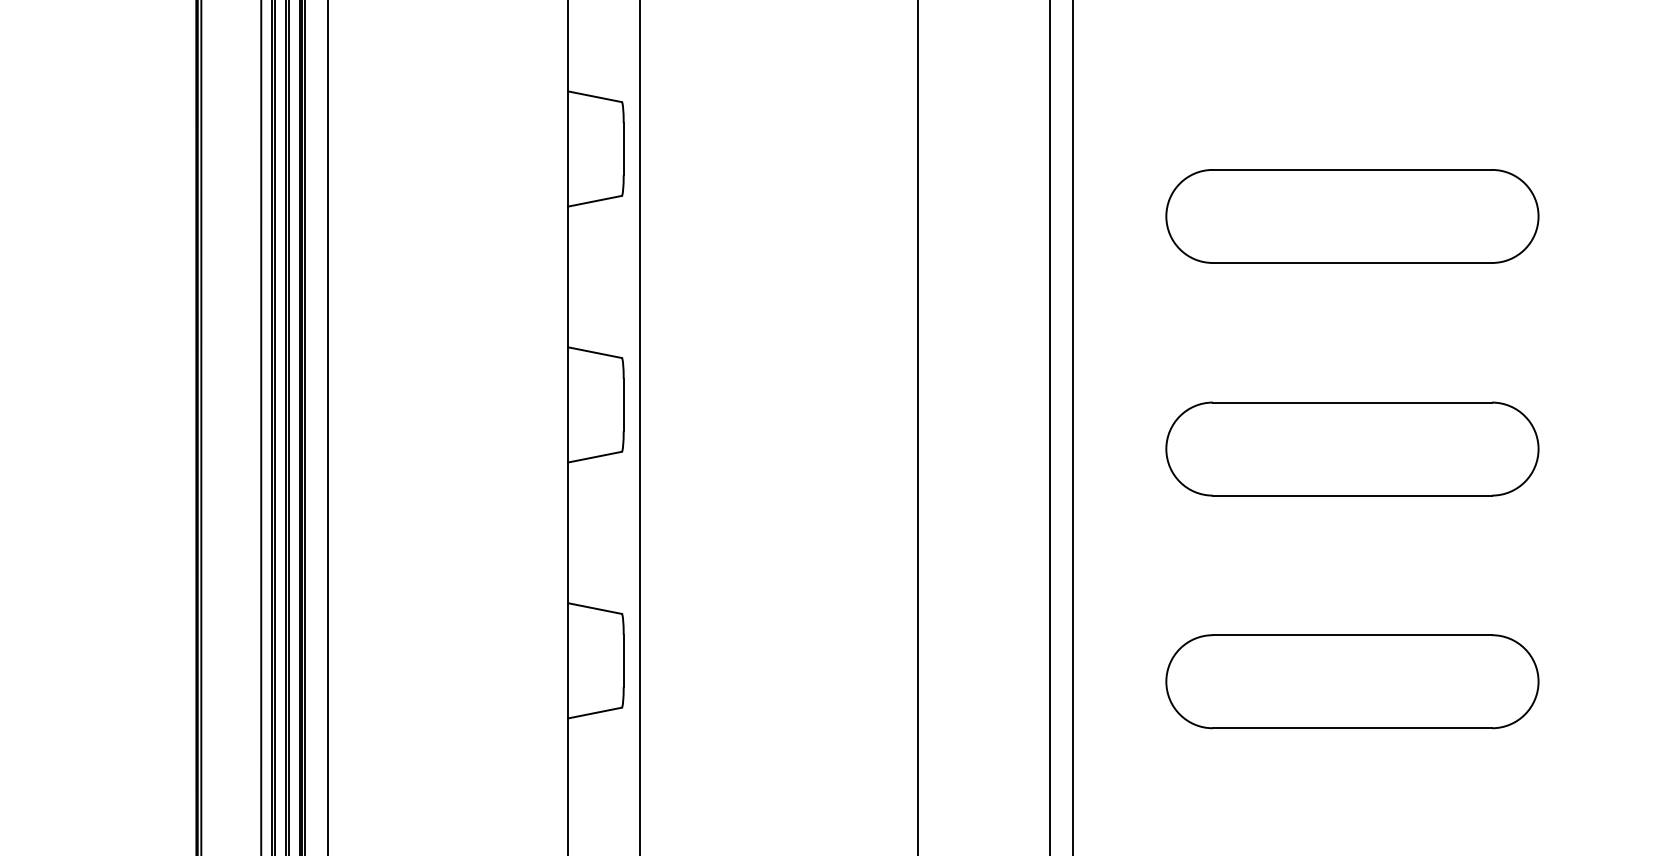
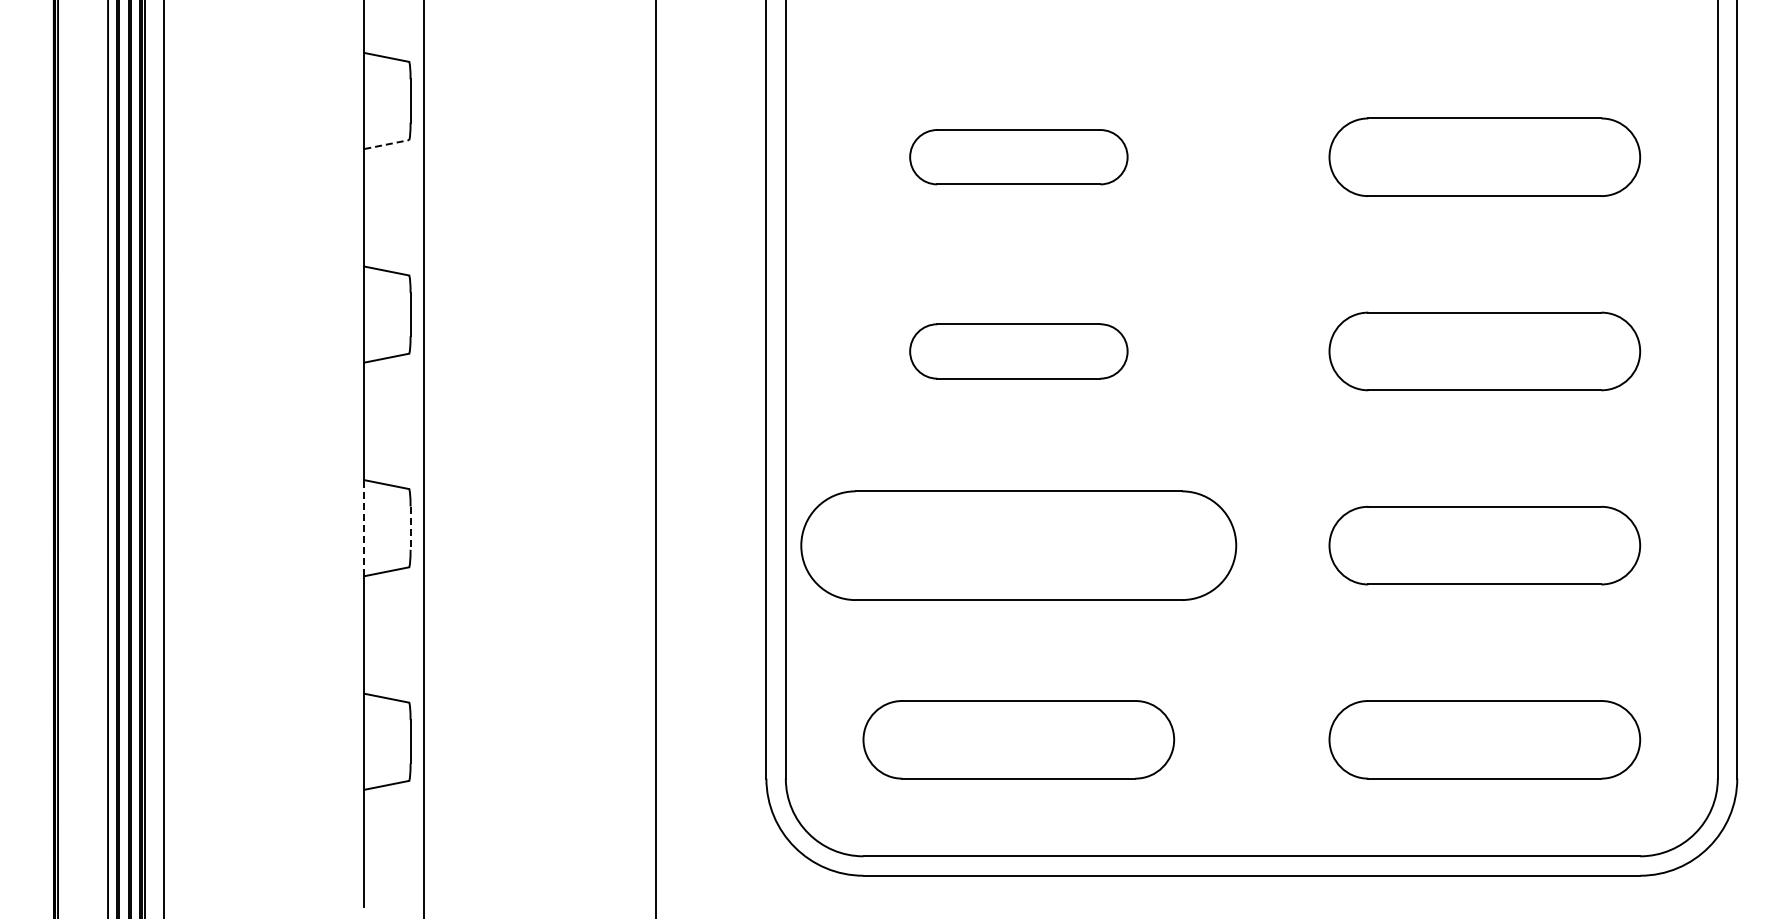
line: (594, 201) -> (386, 144), solid -> dashed
part: (1352, 215) -> (1018, 156), size x0.7
part: (1352, 449) -> (1018, 351), size x0.7
line: (568, 659) -> (364, 527), solid -> dashed
line: (623, 661) -> (410, 528), solid -> dashed
part: (1352, 681) -> (1018, 545), size x1.4

